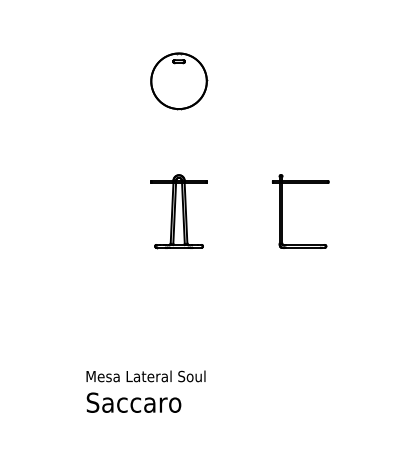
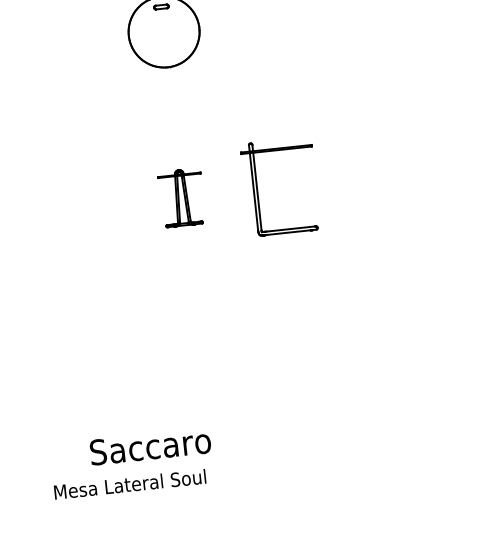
part: (178, 211) -> (181, 197), size x0.6
part: (282, 211) -> (257, 189), moved
text: (145, 376) -> (129, 484), moved

